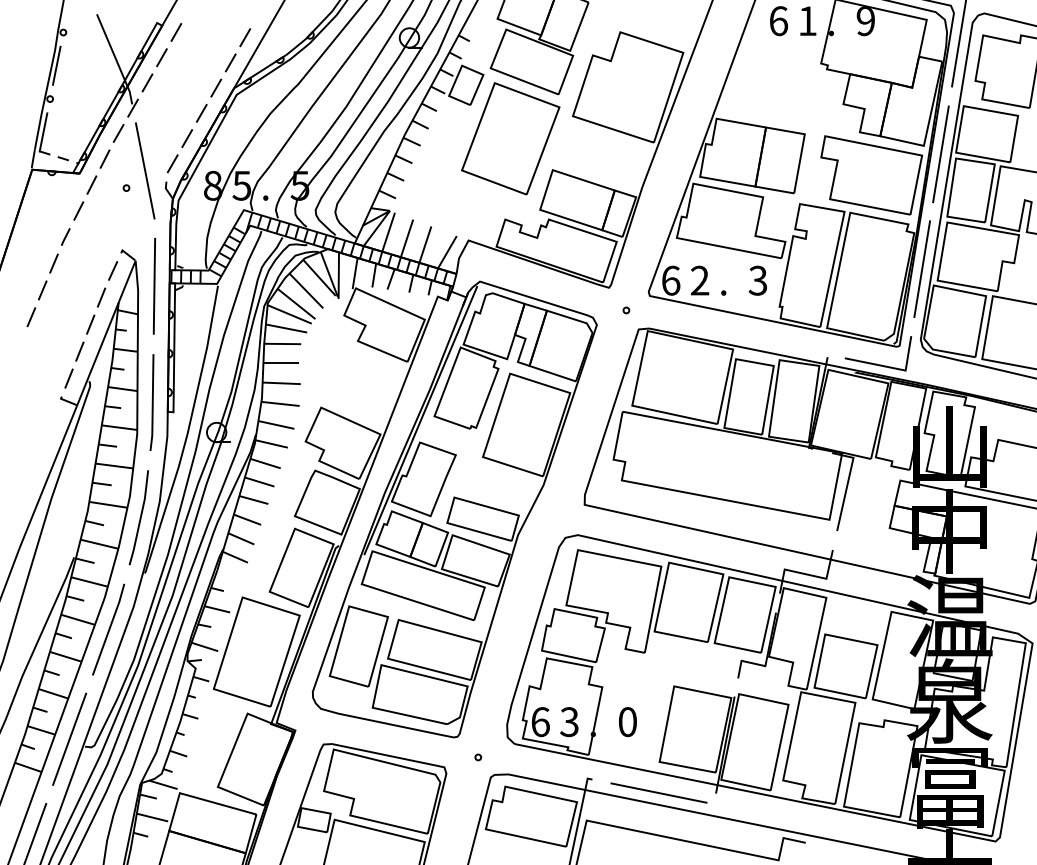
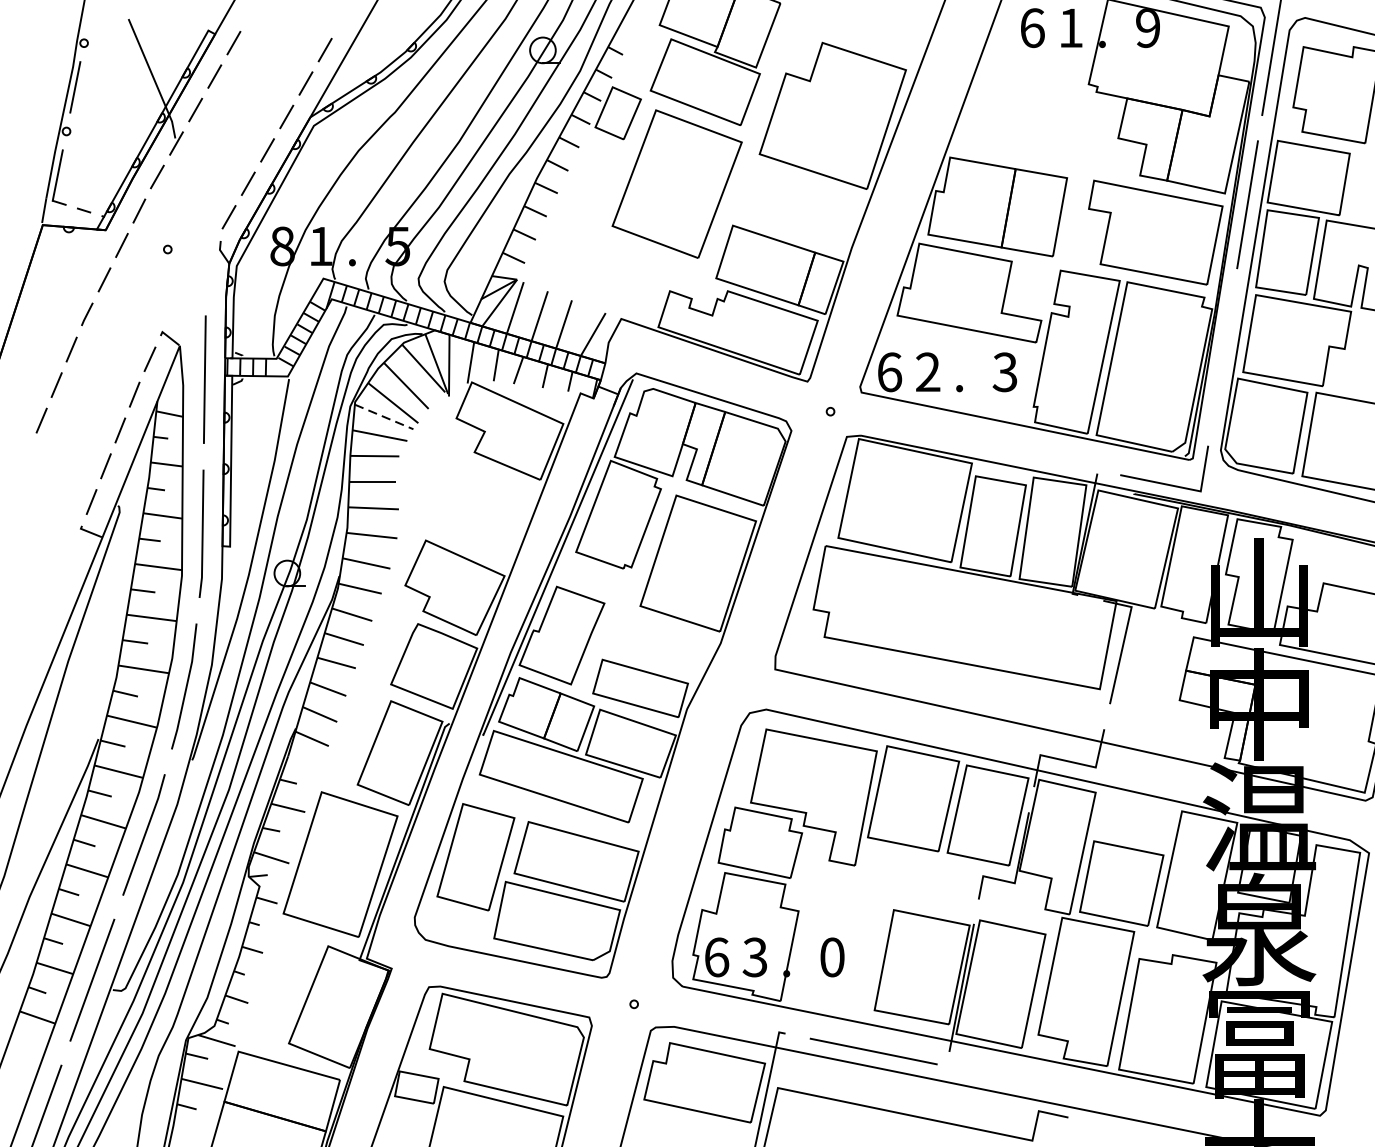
line: (144, 170) -> (191, 226), removed
text: (241, 185) -> (320, 246), 5 -> 1
line: (922, 269) -> (1223, 357), removed
line: (289, 314) -> (383, 417), solid -> dashed

